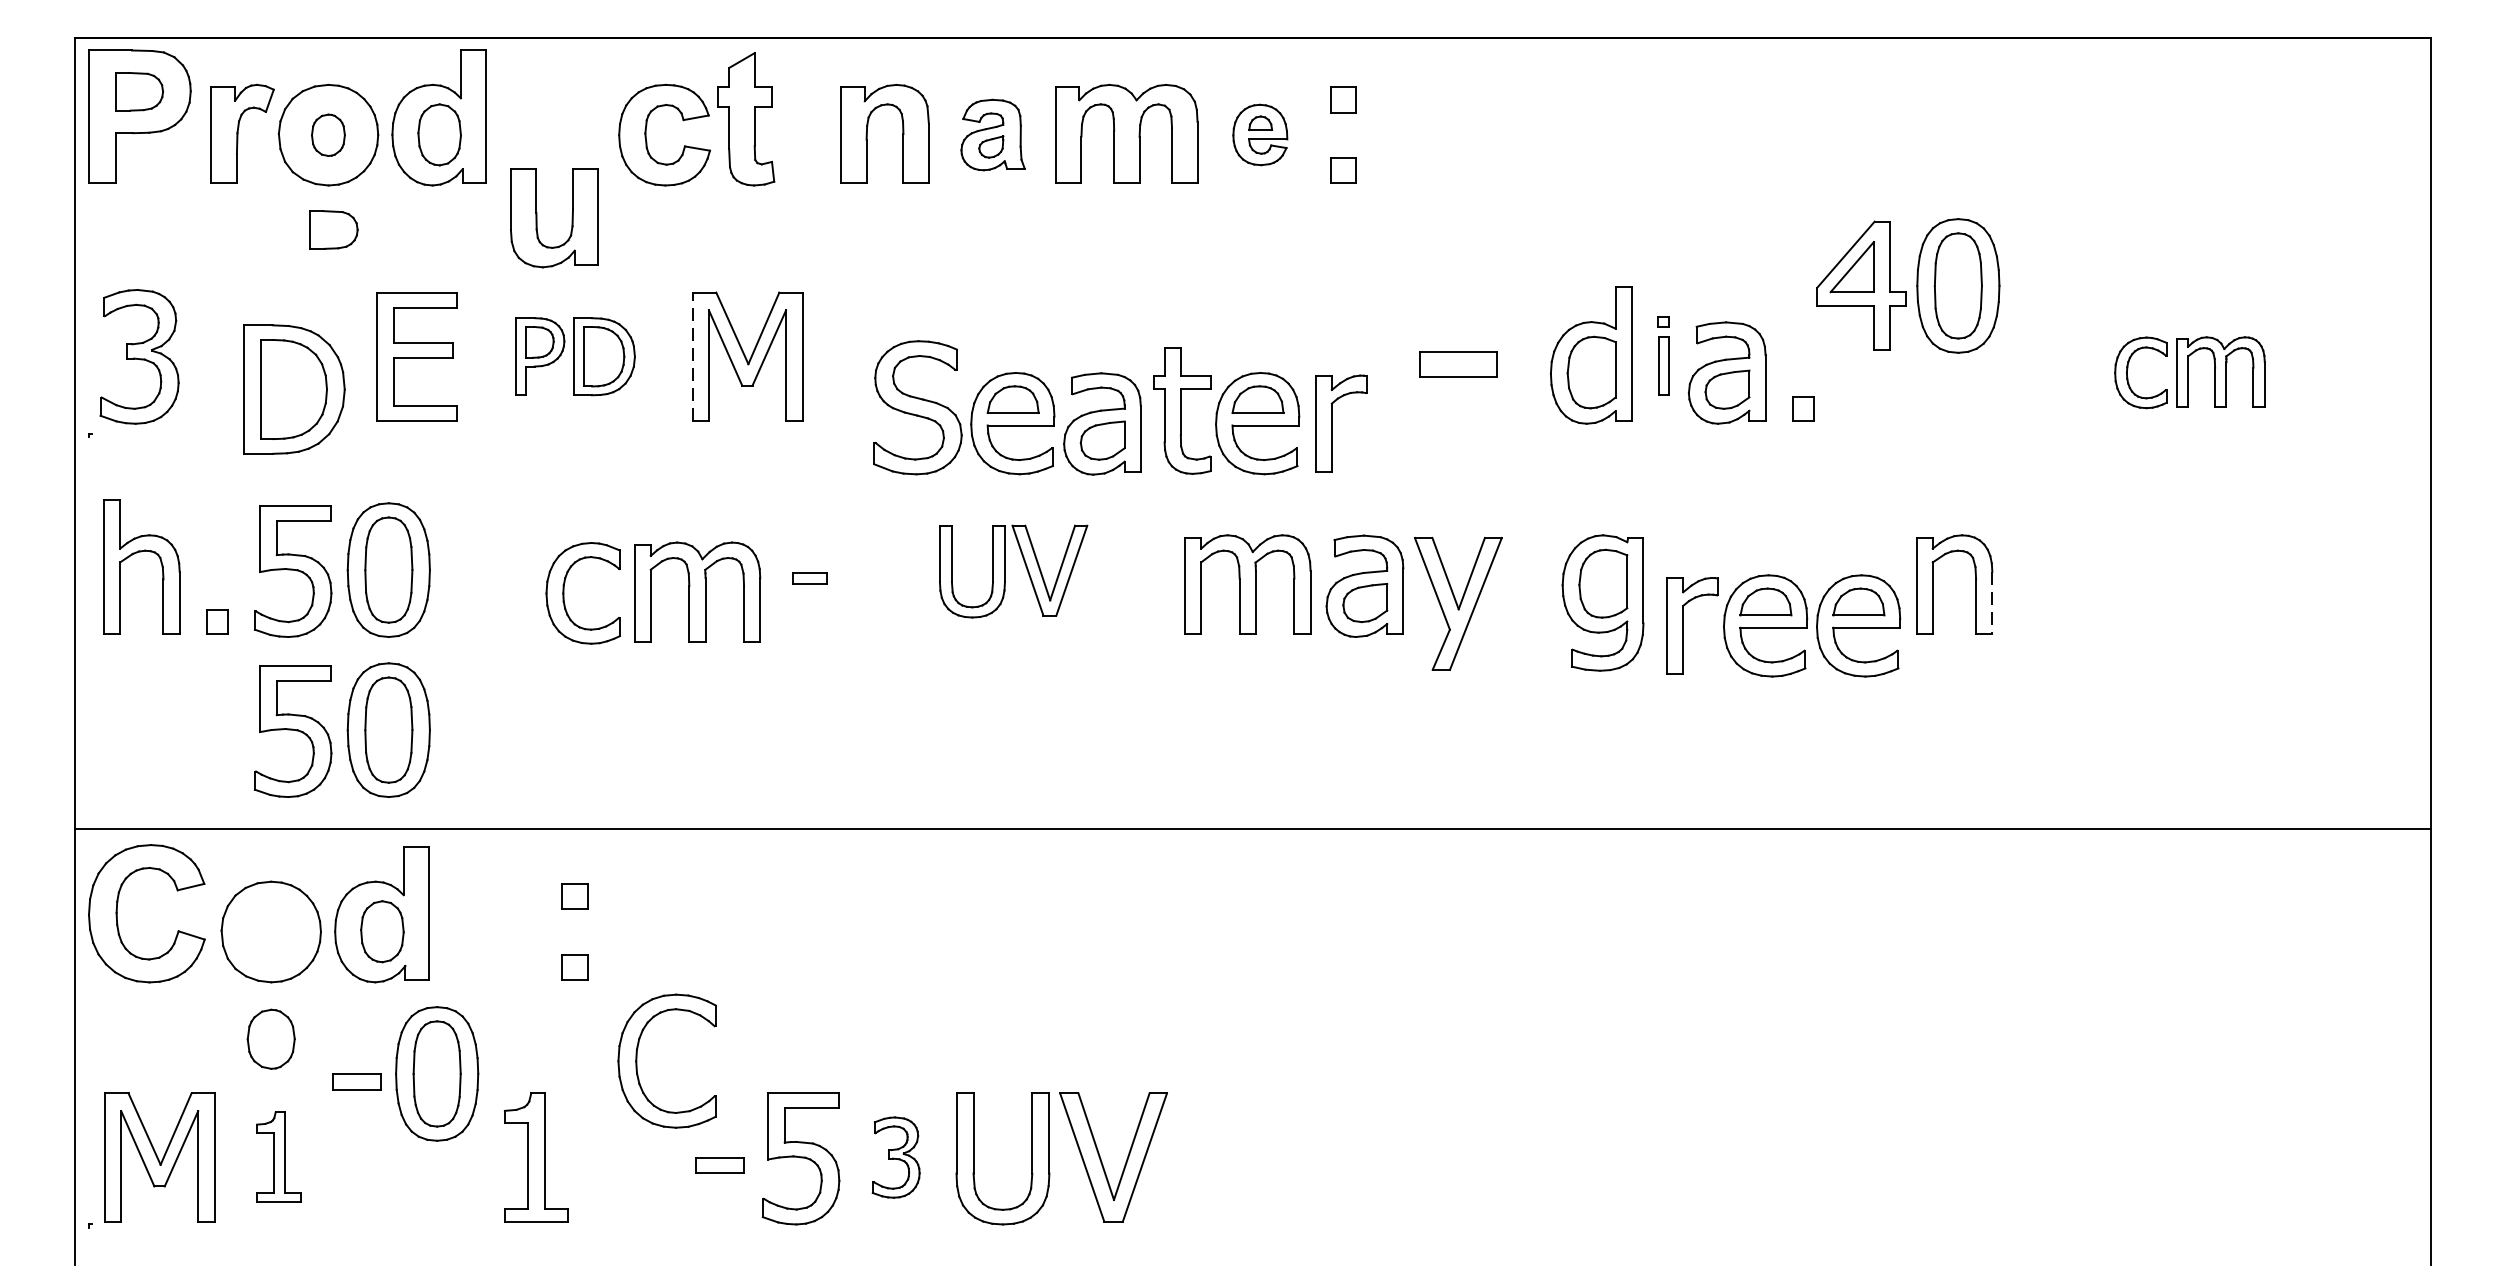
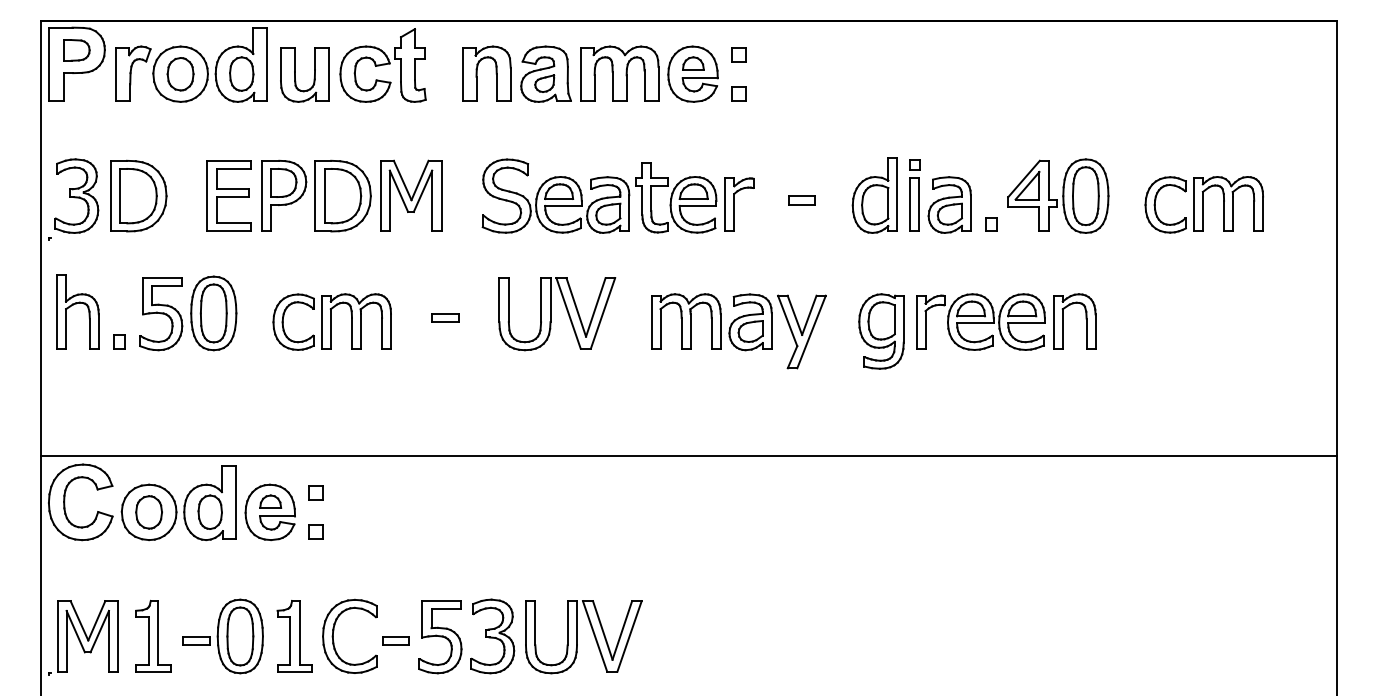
part: (992, 133) -> (545, 73), size x1.43
part: (1259, 133) -> (692, 73), size x1.67
part: (328, 135) -> (180, 74), size x1.43
part: (537, 217) -> (295, 74), moved
part: (333, 230) -> (183, 126), removed
part: (1908, 284) -> (1058, 195), moved
part: (575, 355) -> (316, 195), size x1.67
line: (693, 355) -> (381, 195), dashed -> solid
part: (1663, 355) -> (914, 195), size x1.67
part: (1457, 364) -> (801, 200), size x0.62
part: (2188, 372) -> (1203, 204), size x1.43
part: (293, 388) -> (138, 195), moved
part: (1119, 406) -> (617, 195), moved
part: (1013, 572) -> (557, 314), size x1.43
part: (810, 577) -> (445, 317), size x1.43
part: (651, 592) -> (331, 321), moved
line: (1992, 604) -> (1095, 332), dashed -> solid
part: (1783, 624) -> (980, 321), moved
part: (342, 730) -> (188, 401), removed
part: (490, 932) -> (269, 512), added
part: (270, 1039) -> (148, 512), moved
part: (639, 1052) -> (334, 631), moved
part: (404, 1073) -> (222, 636), moved
part: (279, 1155) -> (153, 635), size x1.43
part: (895, 1157) -> (492, 636), size x1.67

